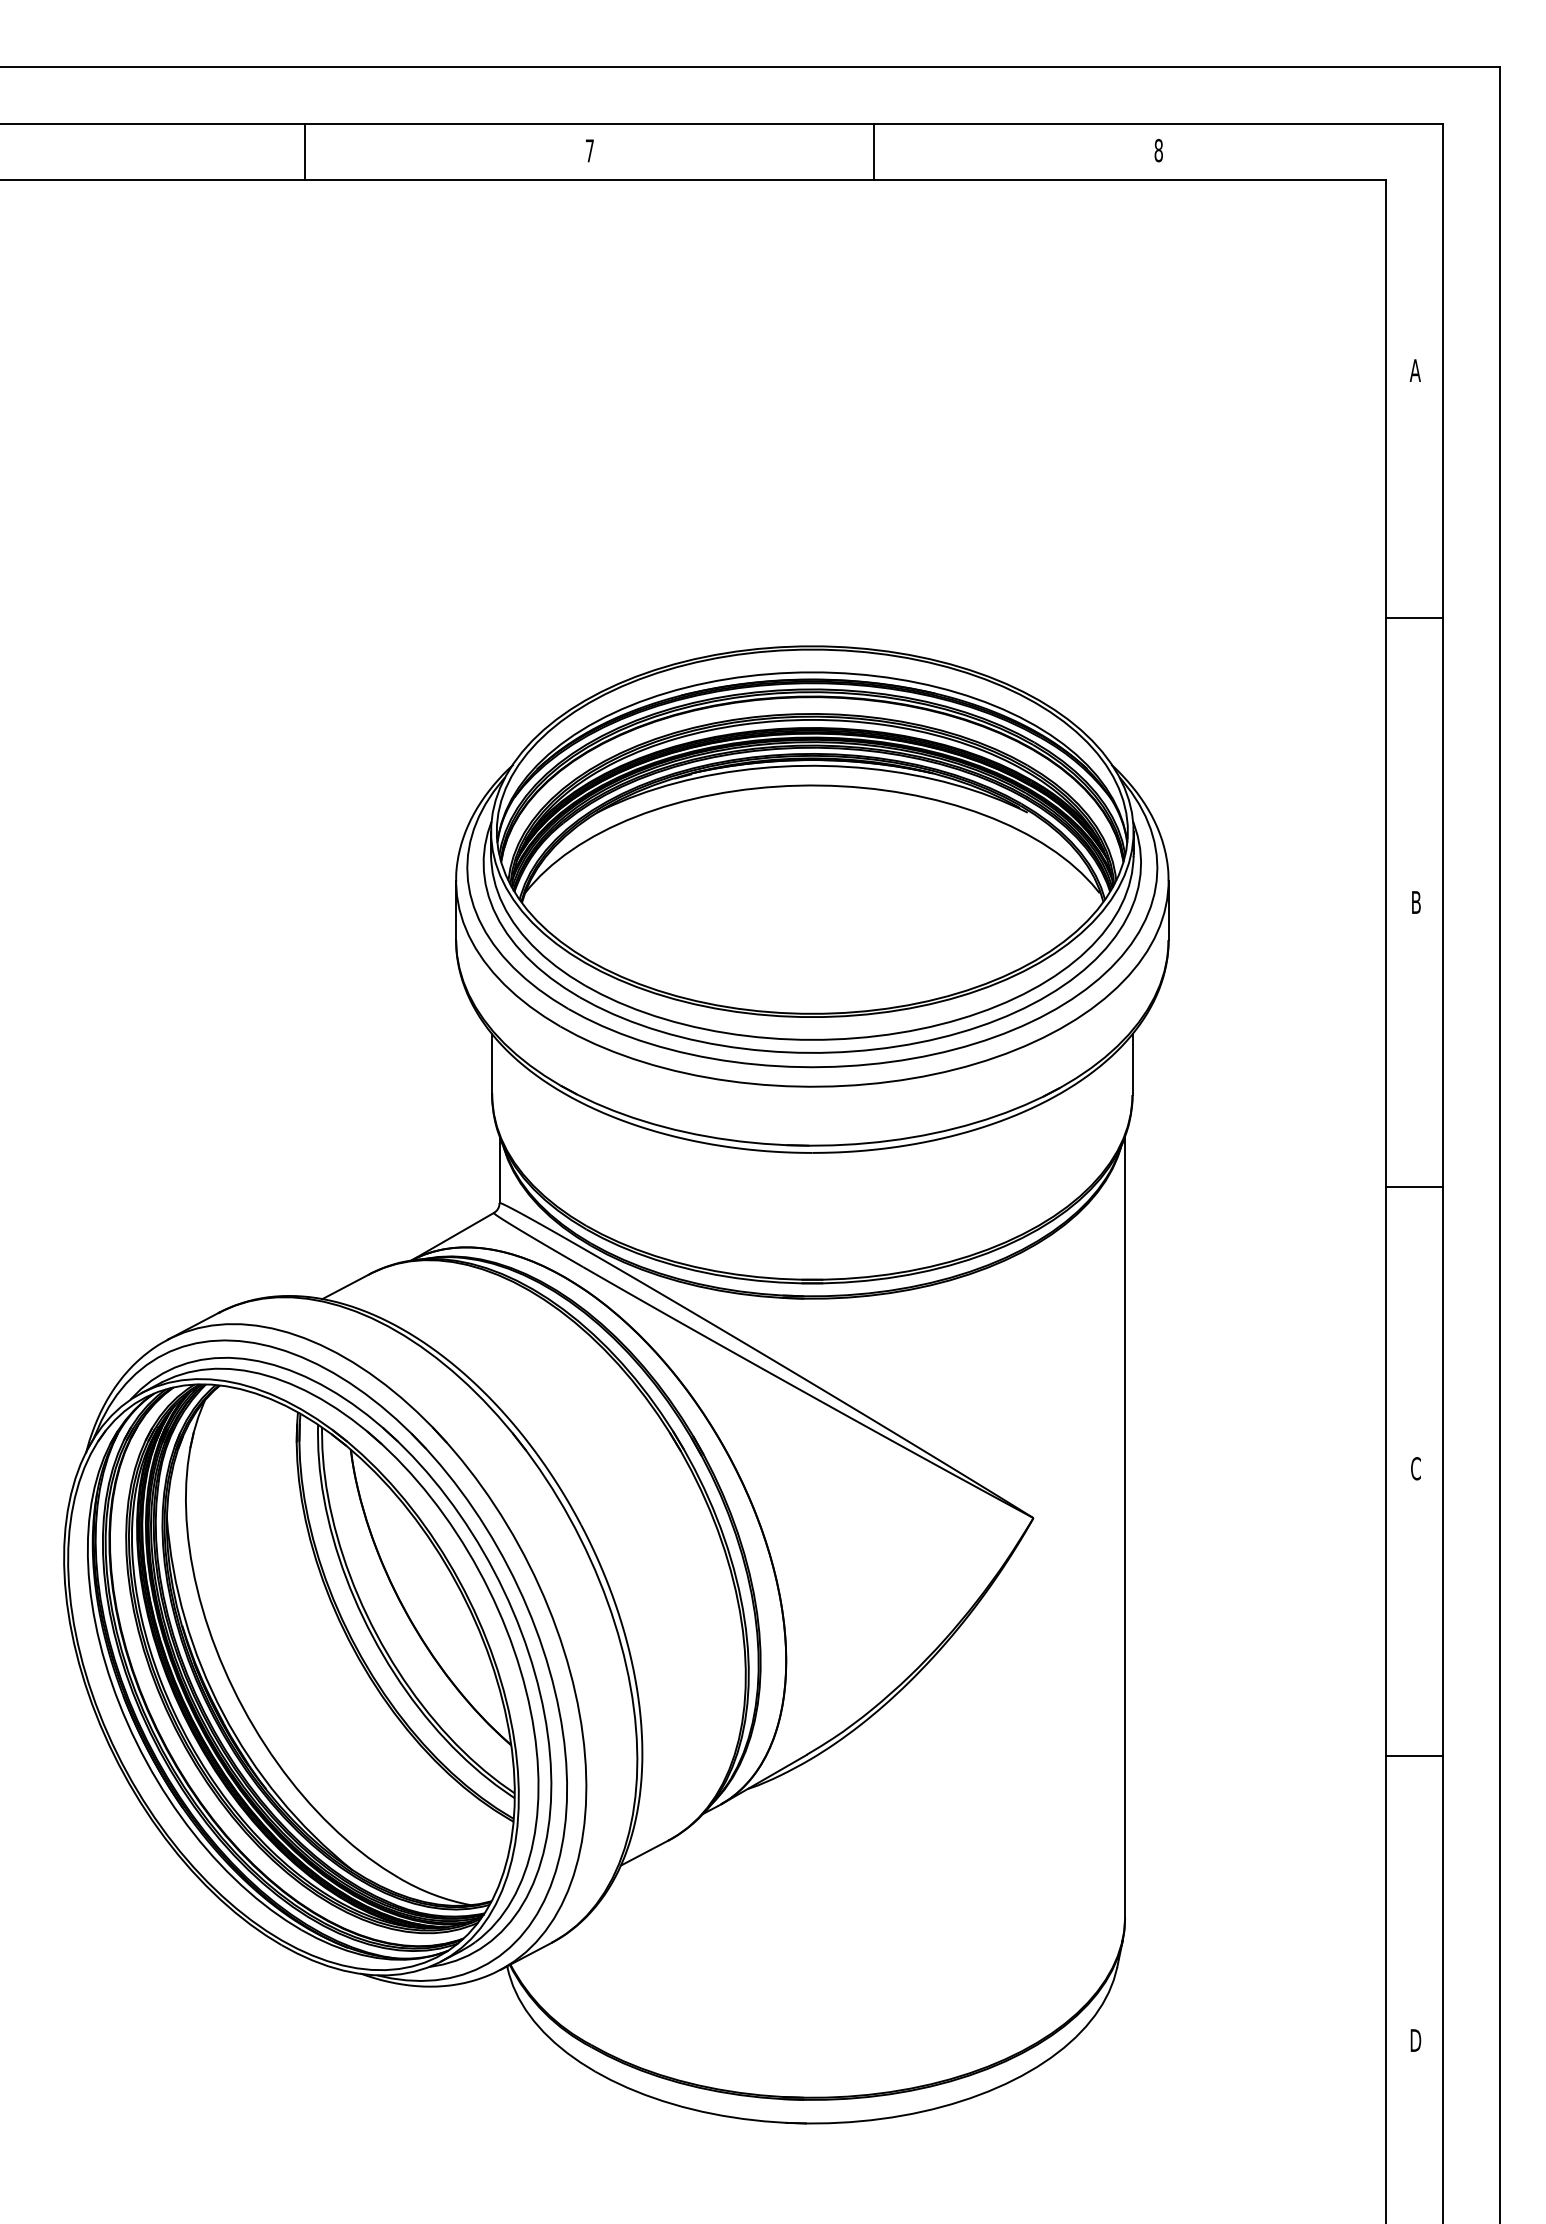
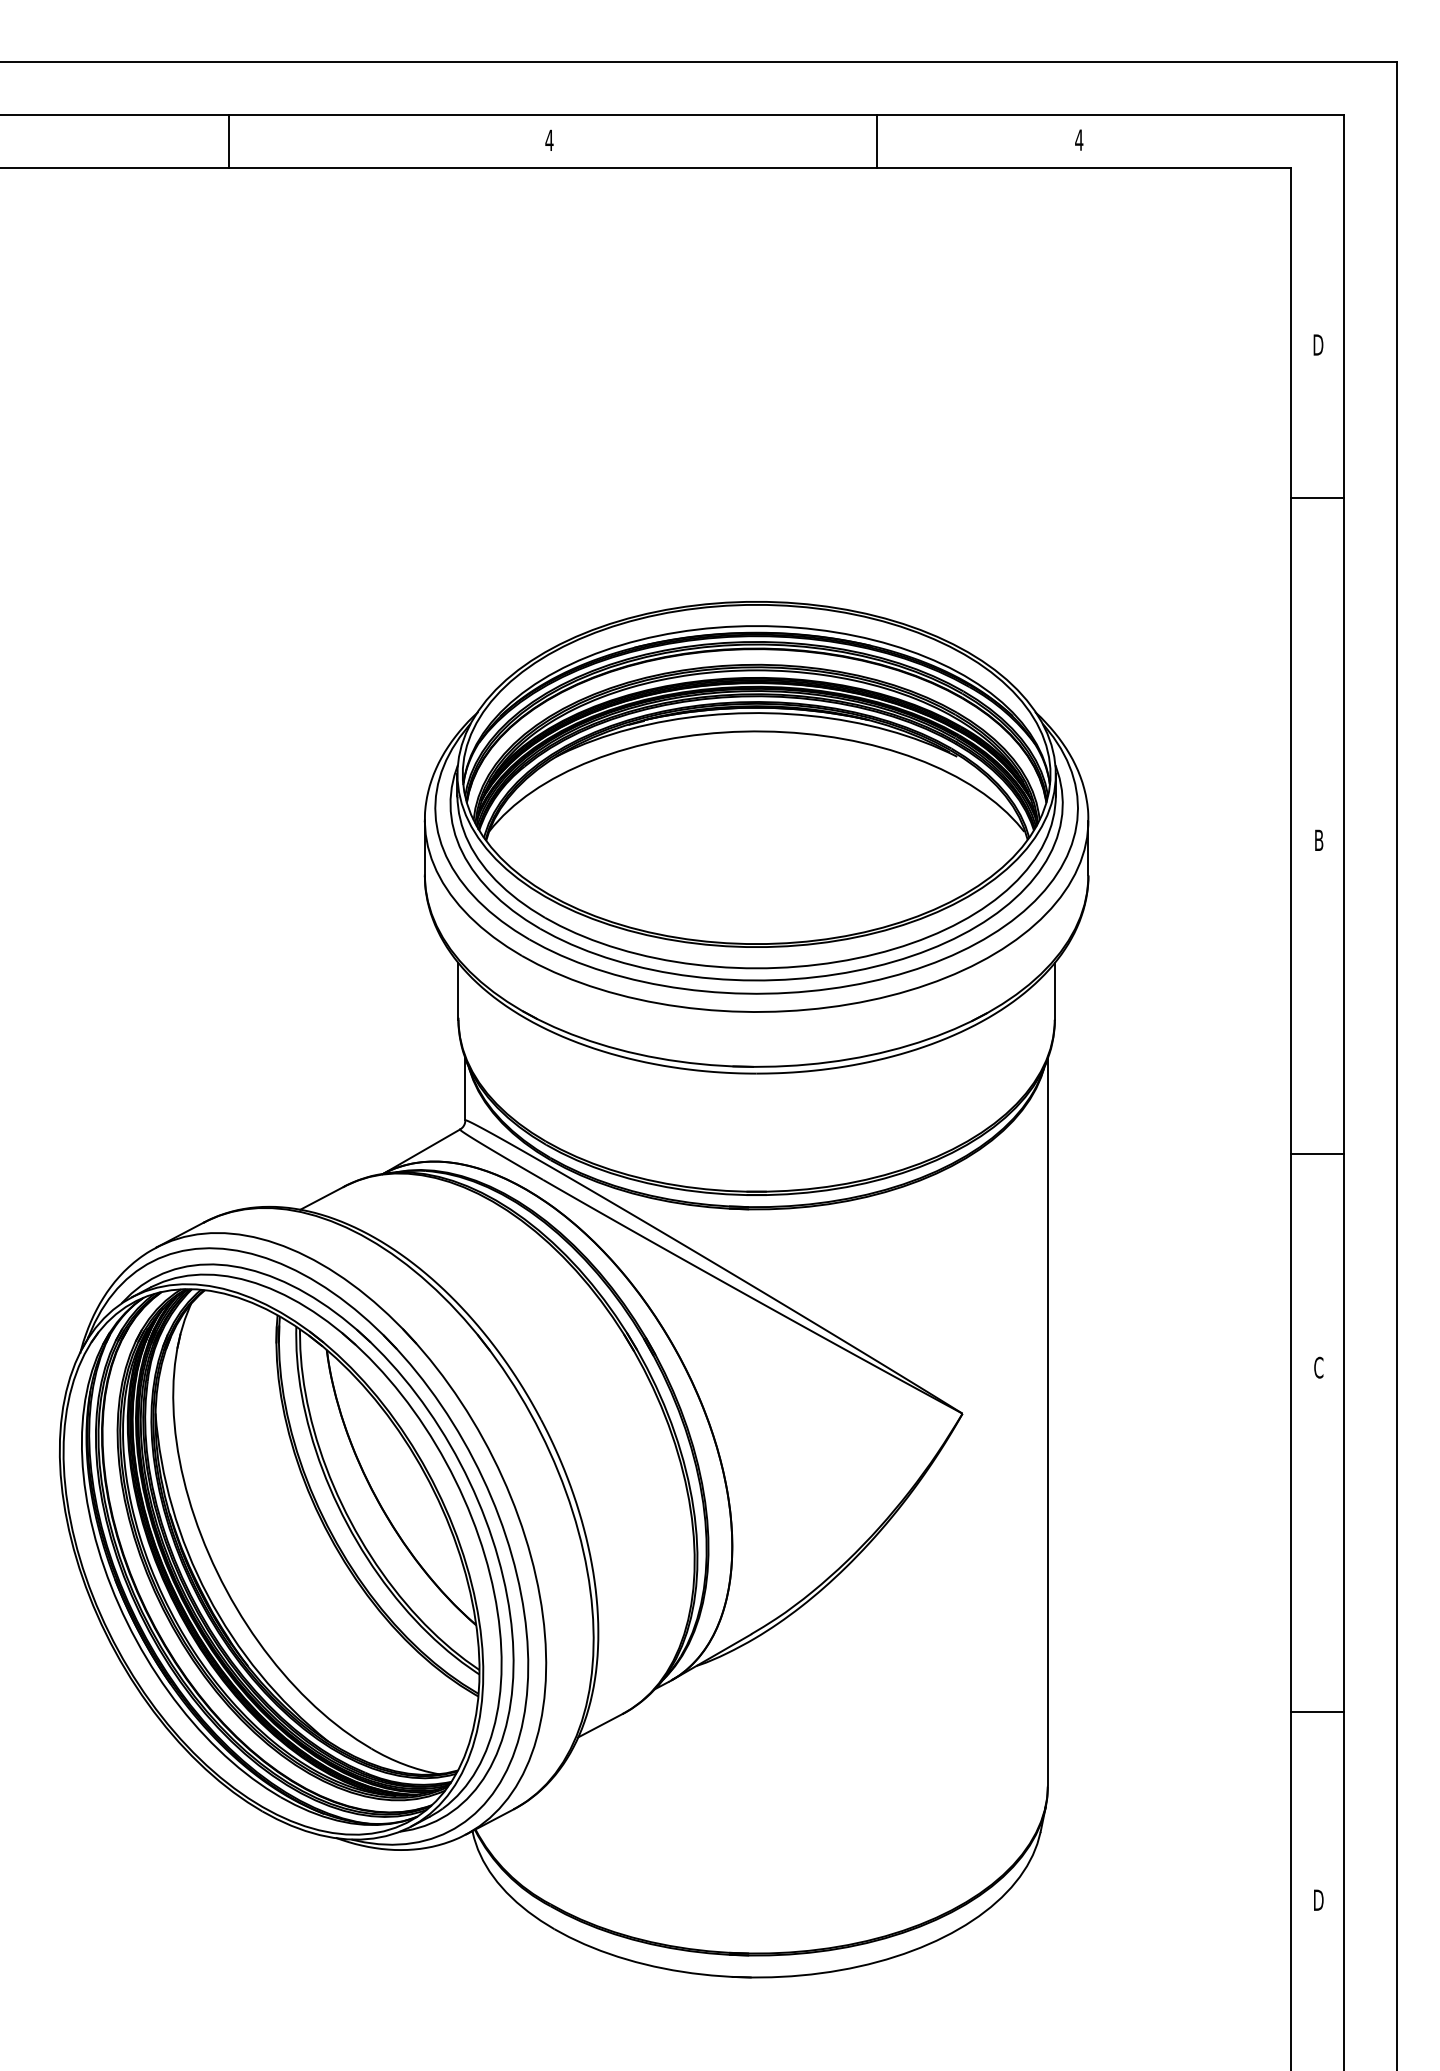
text: (589, 150) -> (549, 140), 7 -> 4
text: (1158, 150) -> (1079, 140), 8 -> 4
line: (305, 151) -> (228, 140), moved
line: (874, 151) -> (877, 140), moved
text: (1414, 370) -> (1317, 344), A -> D
line: (1413, 618) -> (1316, 498), moved
line: (1413, 1187) -> (1316, 1154), moved
line: (1413, 1755) -> (1316, 1712), moved

